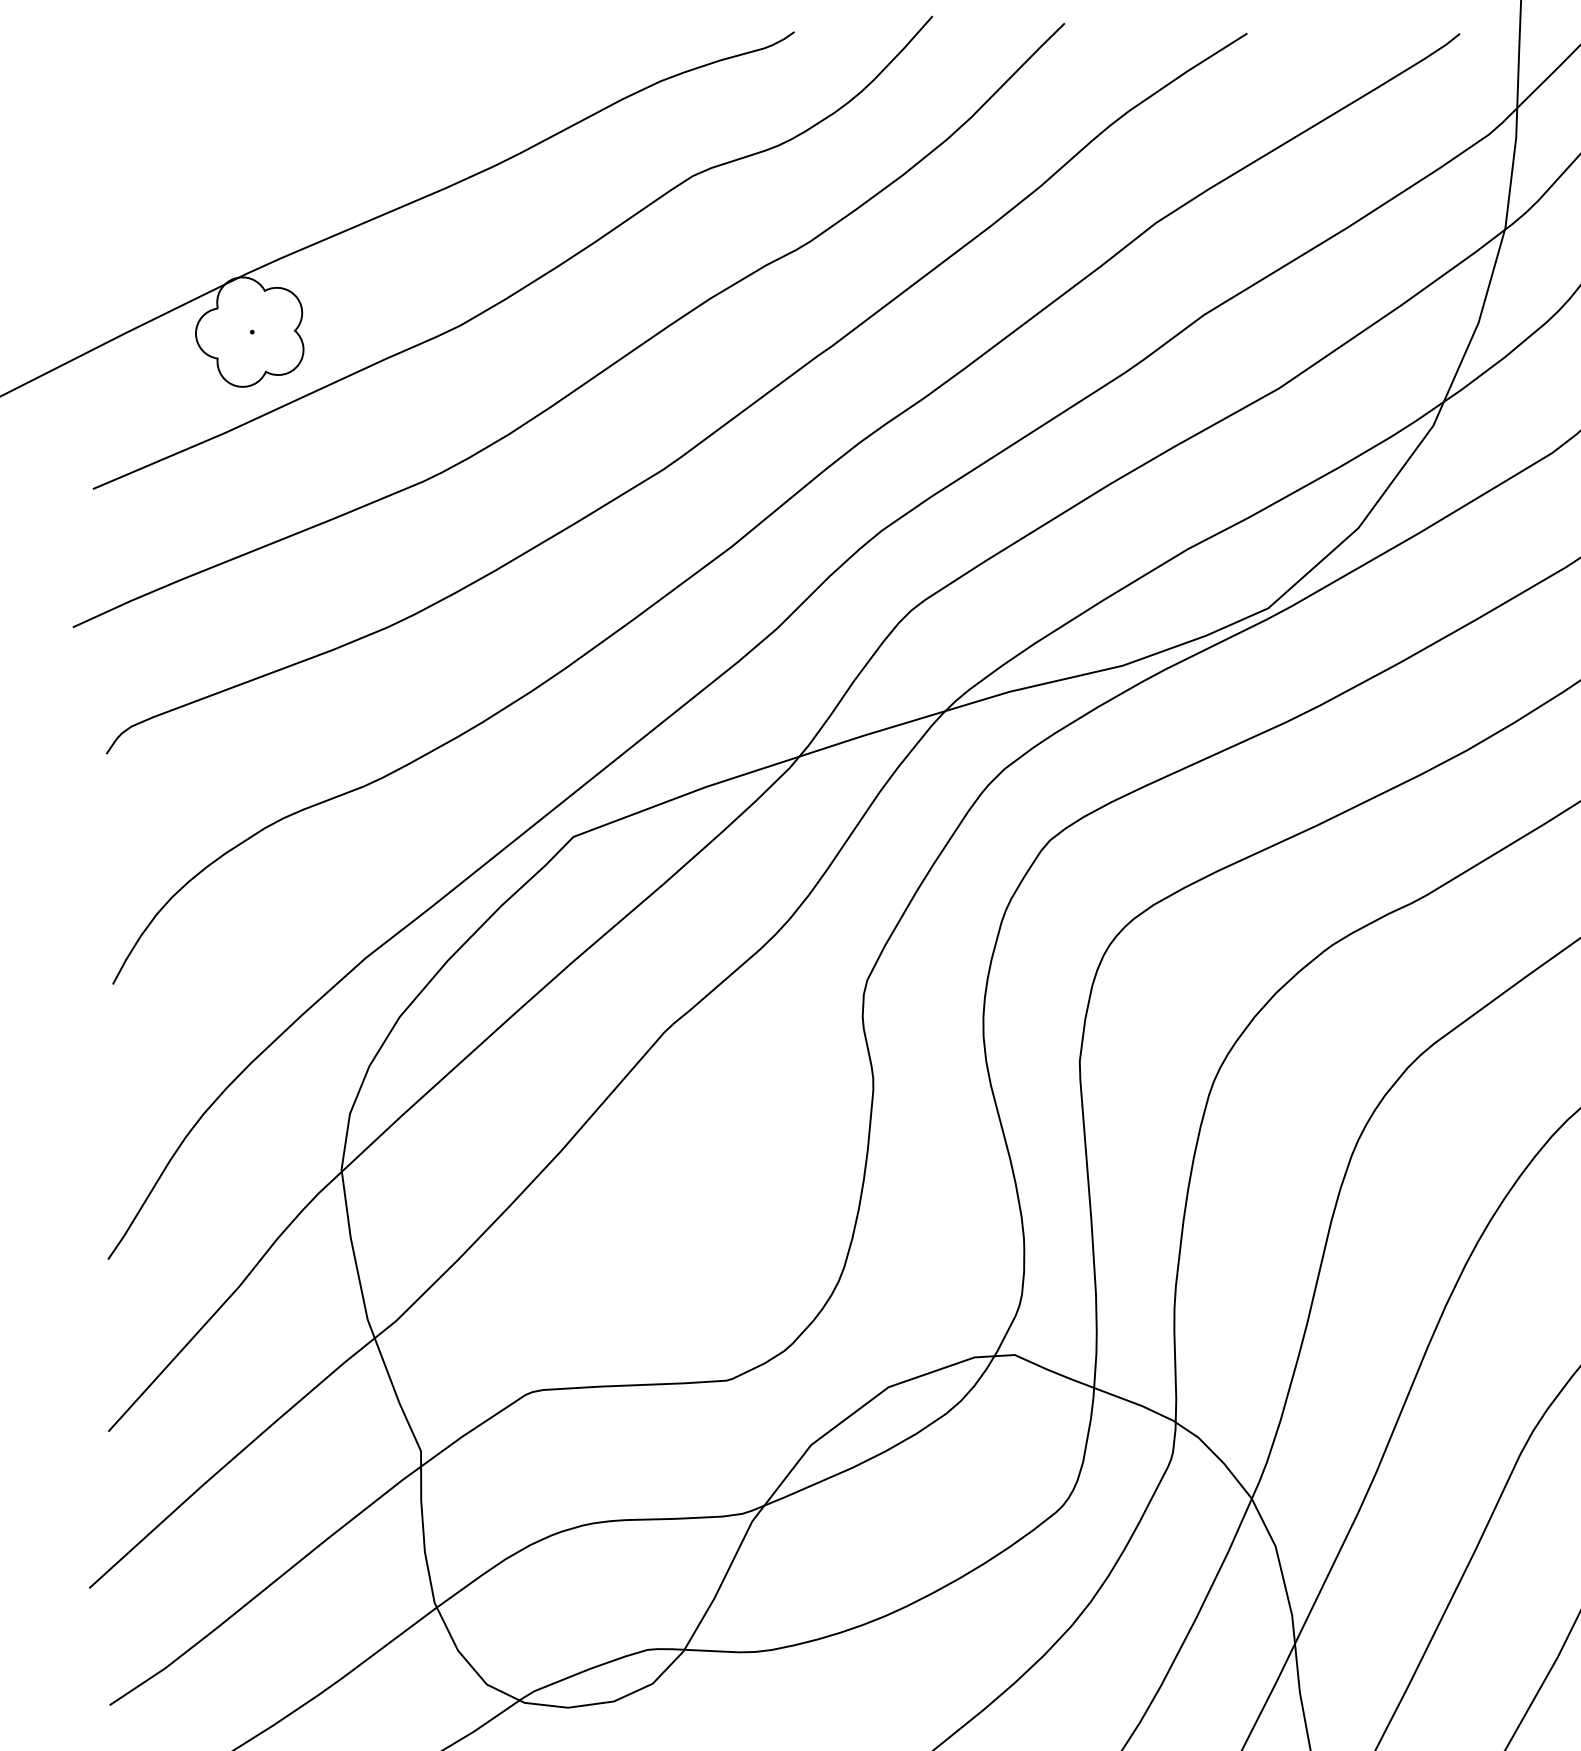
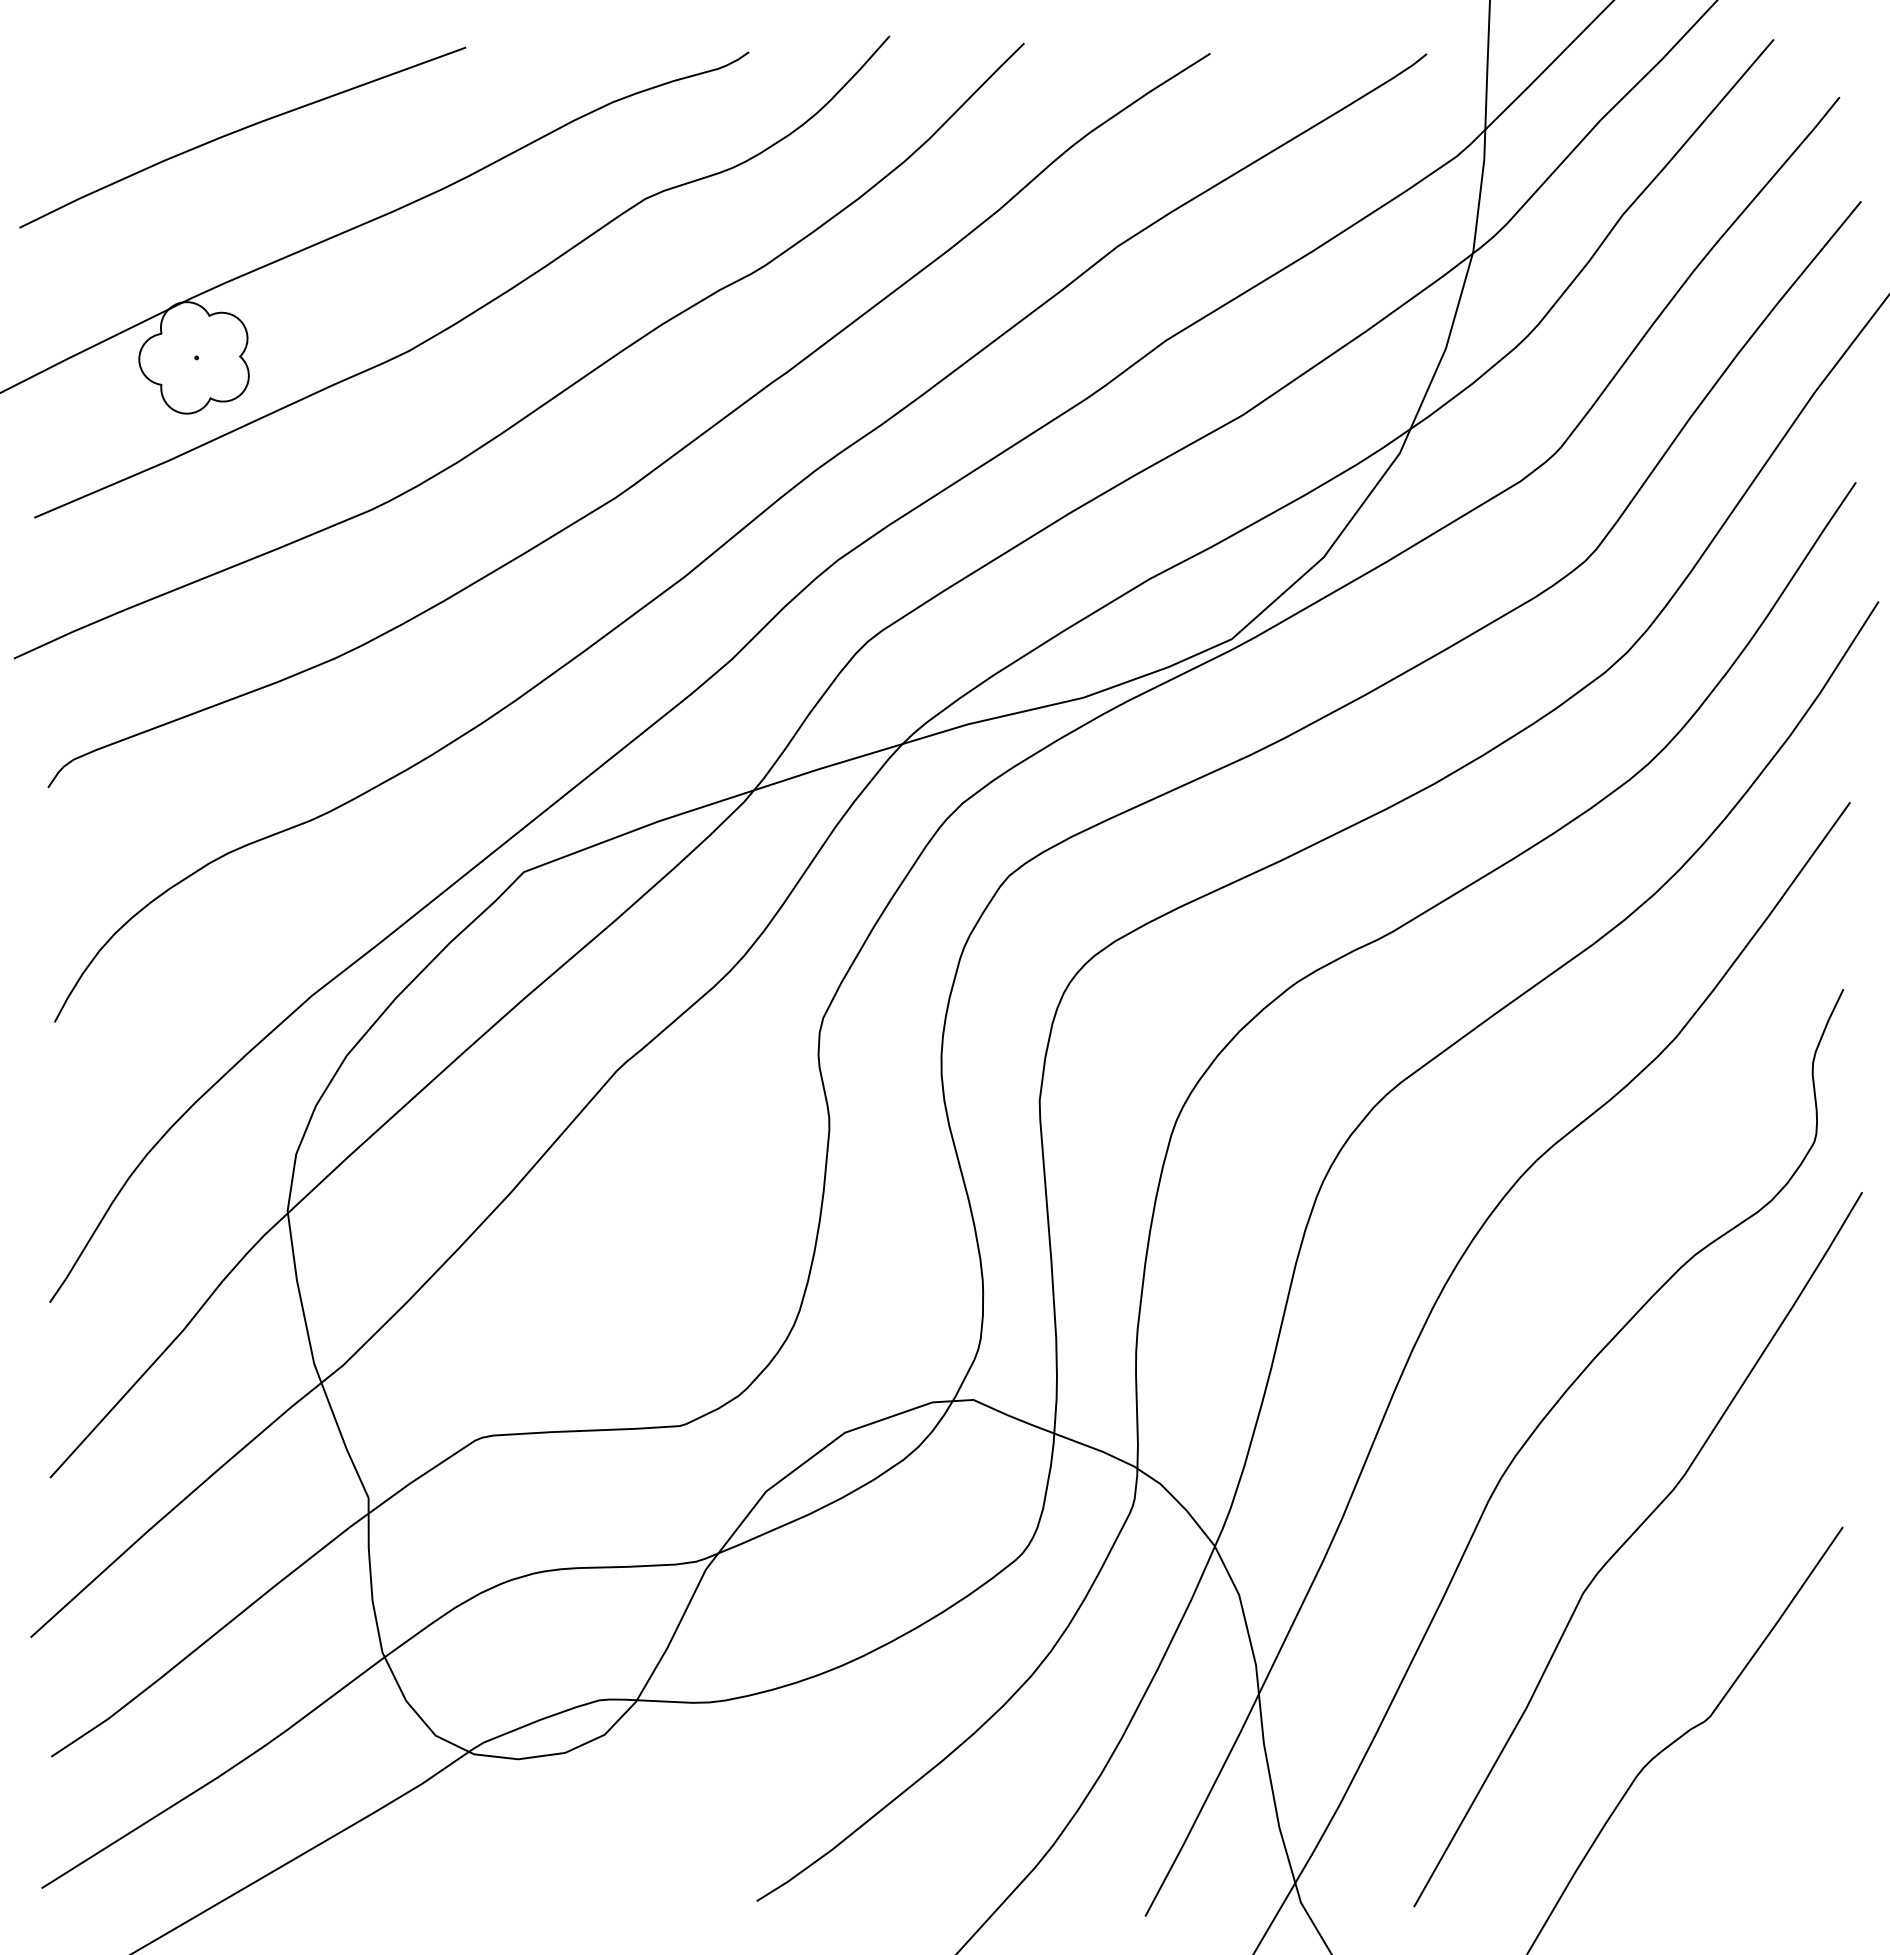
curve: (294, 109) -> (239, 131), added

